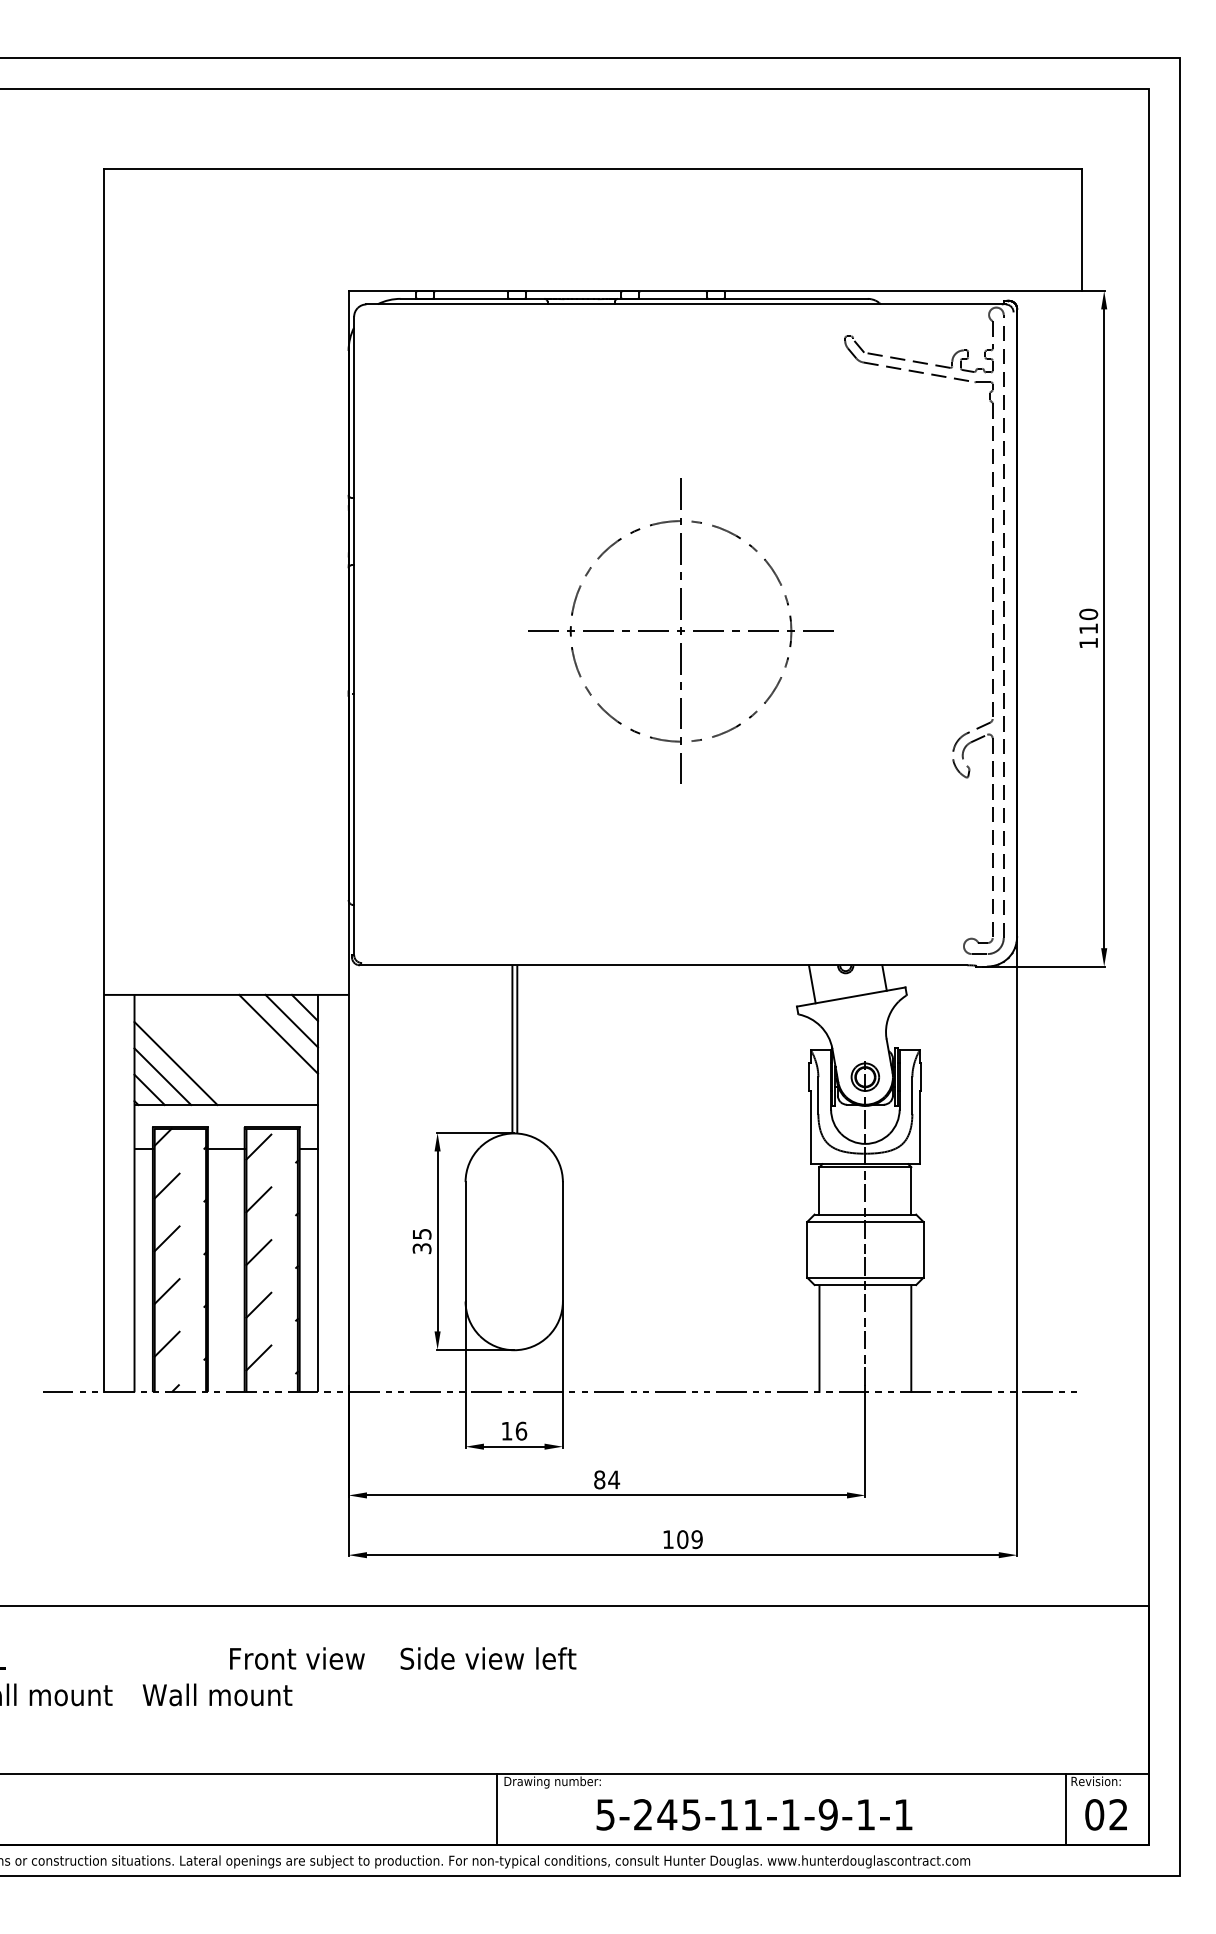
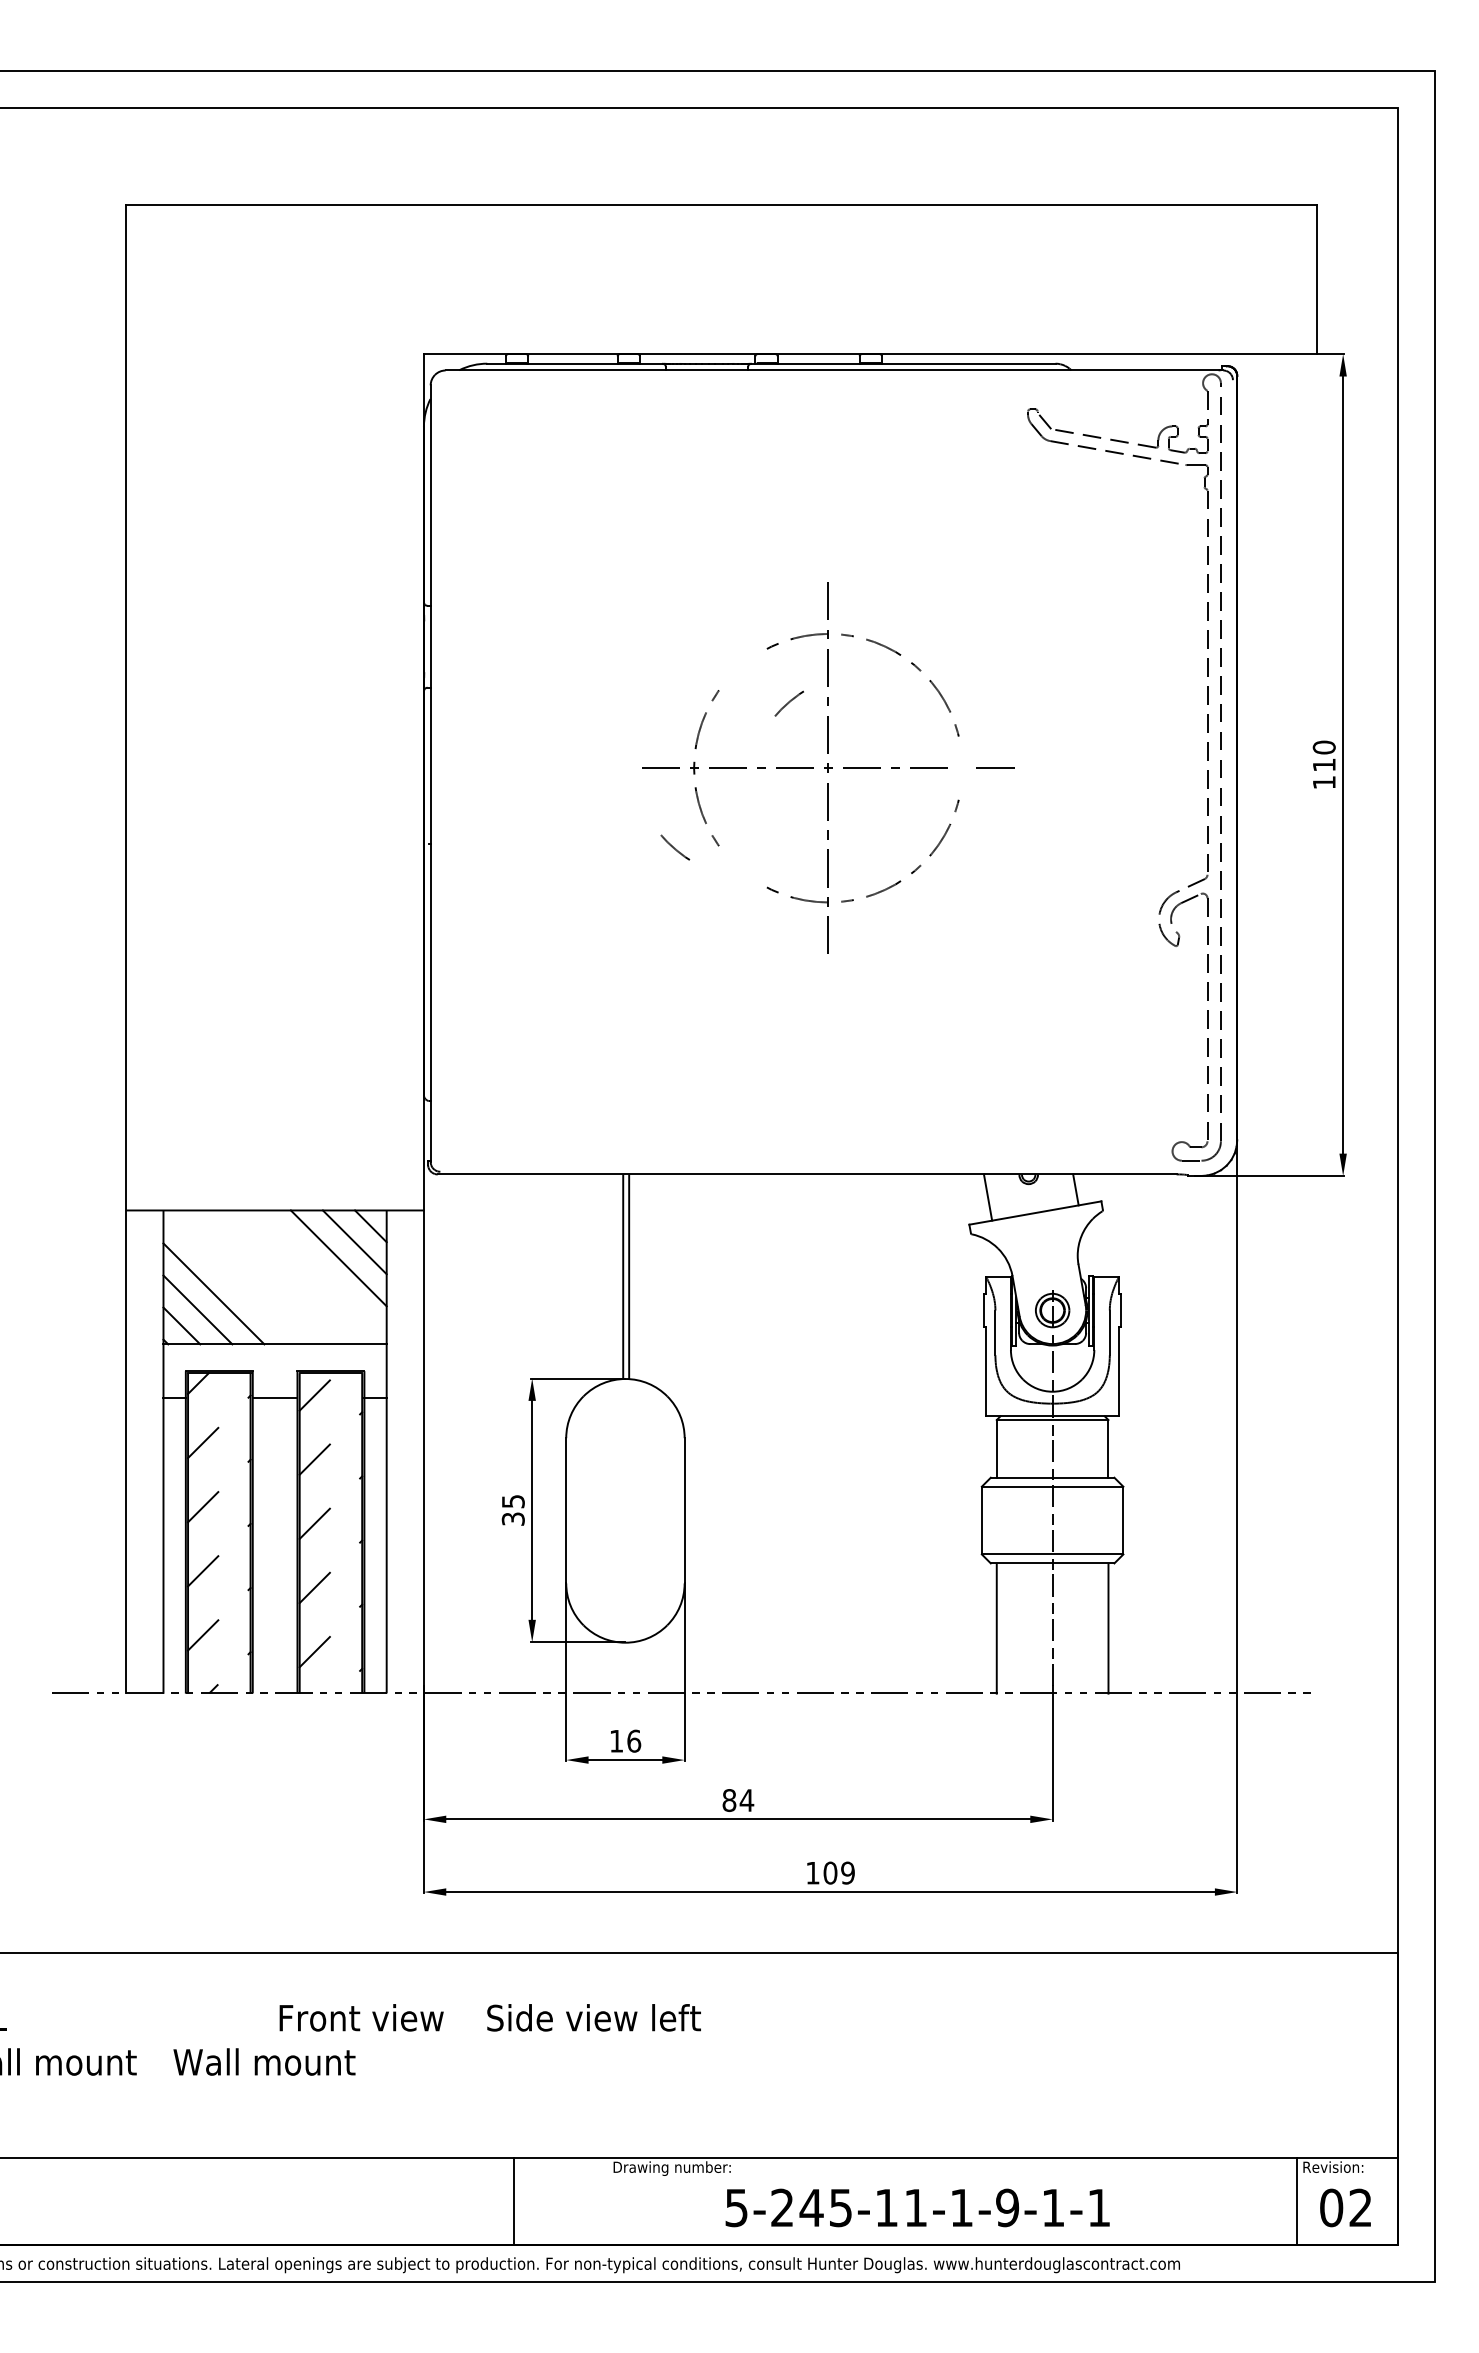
part: (608, 548) -> (788, 703), moved
part: (790, 631) -> (961, 768), removed
part: (609, 713) -> (675, 847), moved
line: (497, 1809) -> (514, 2201), moved

